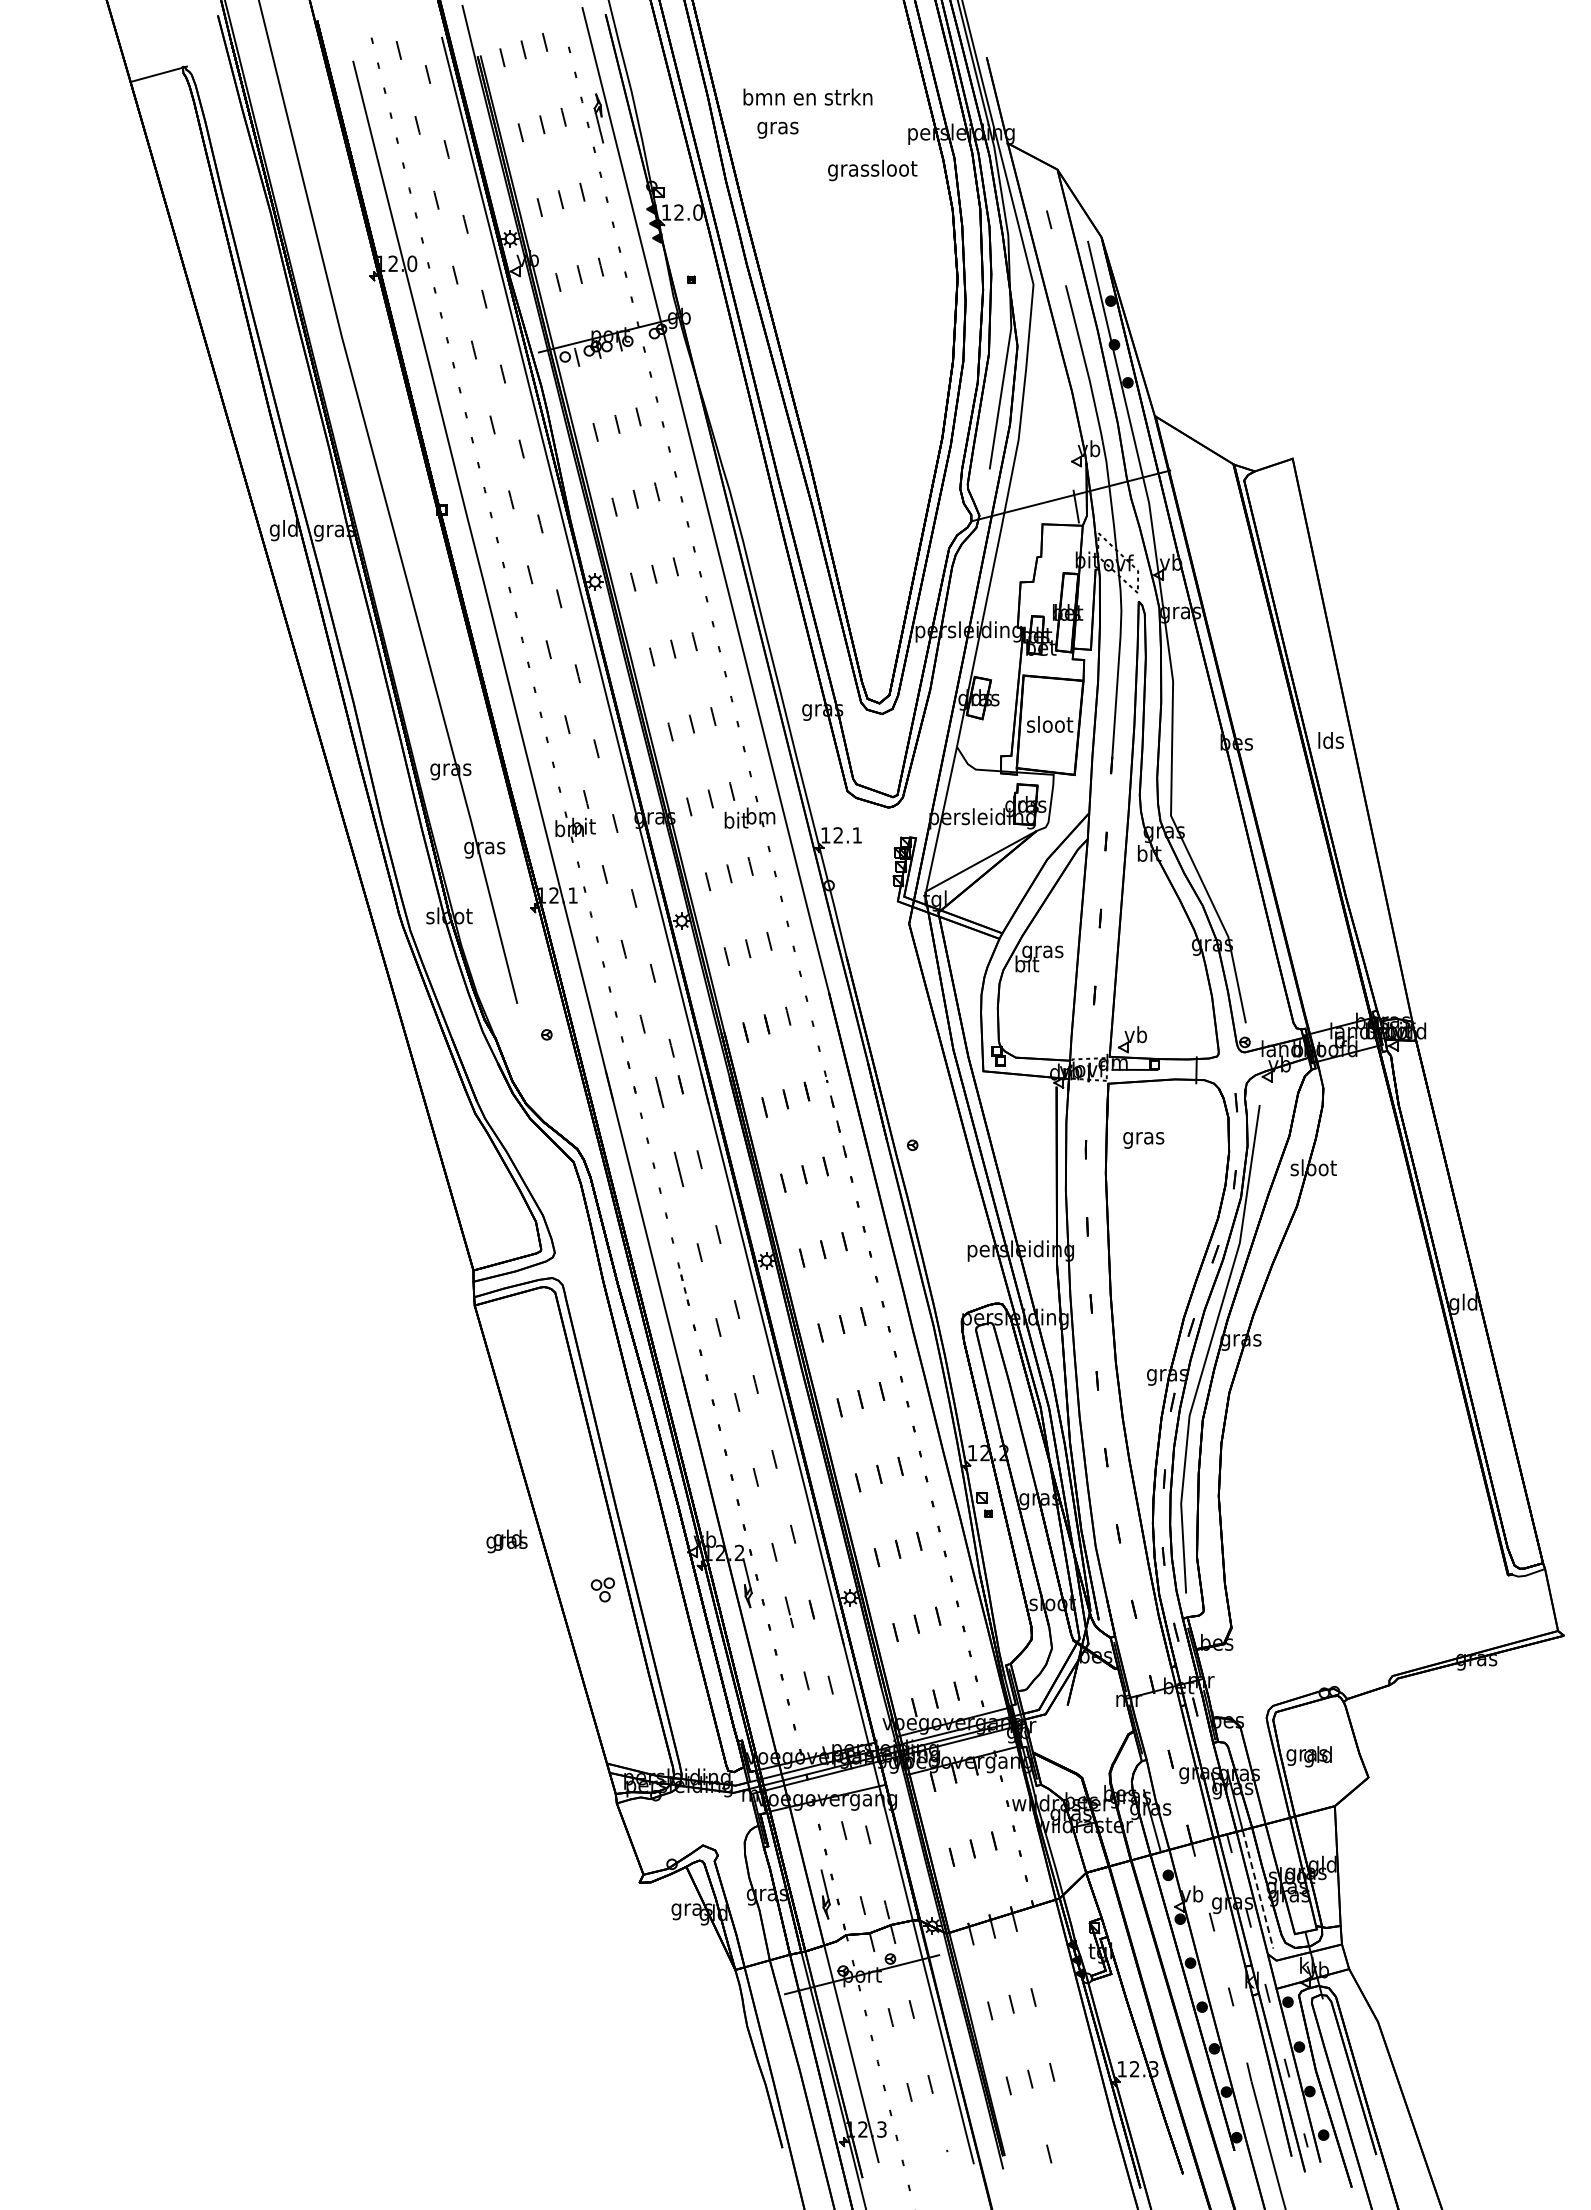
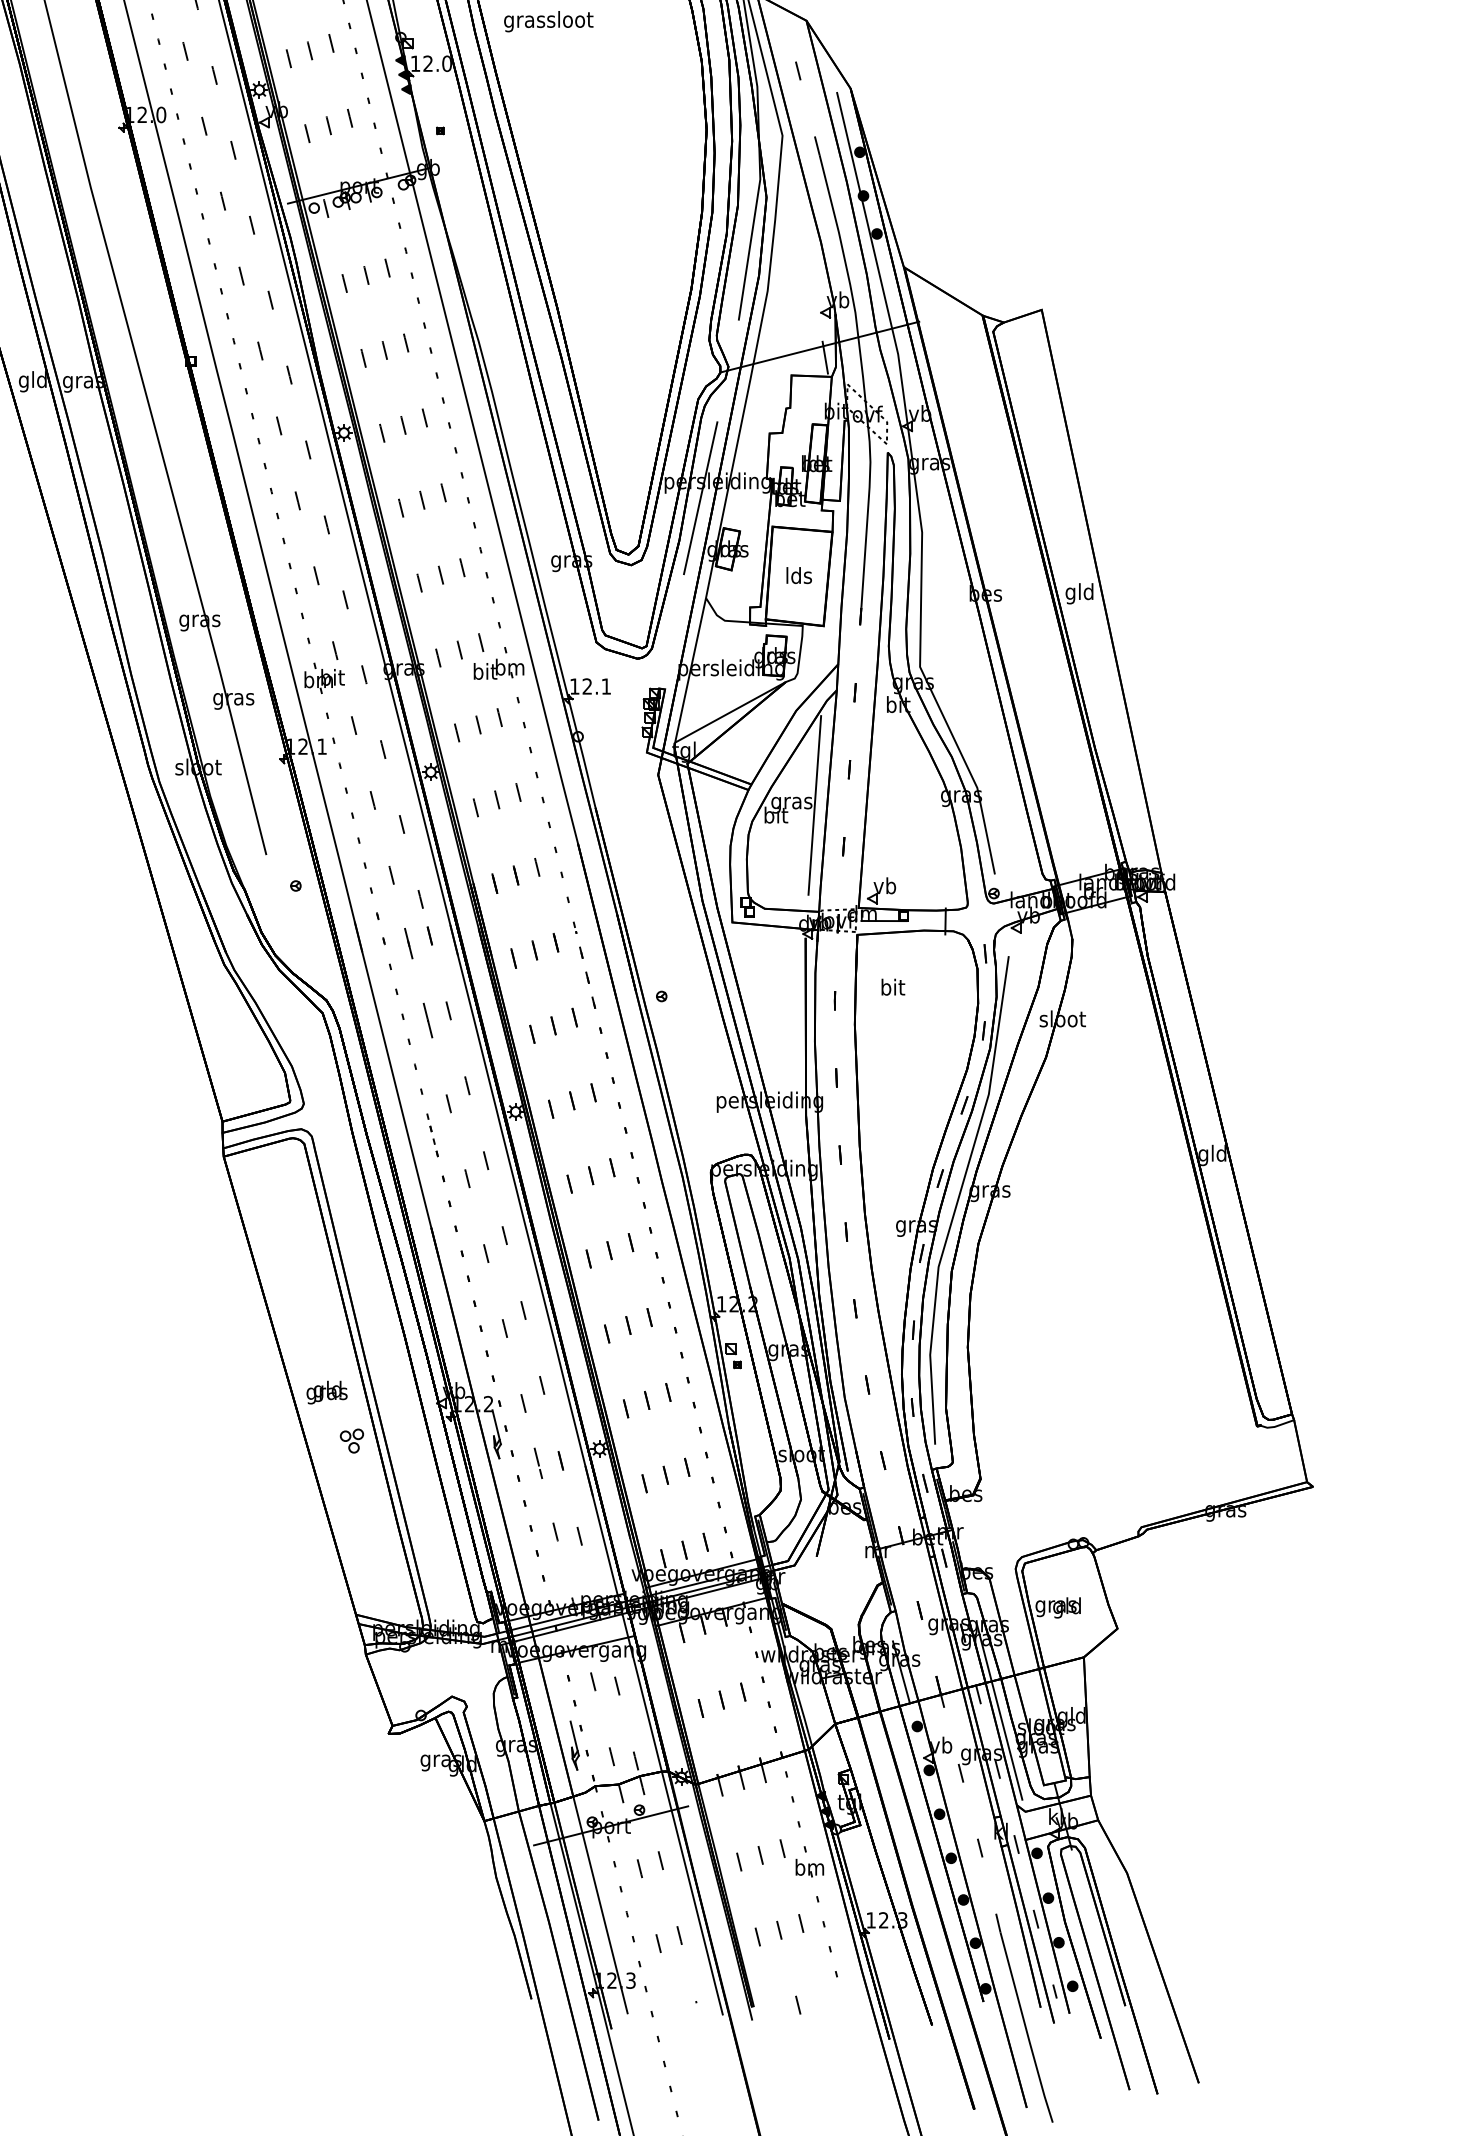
text: (872, 170) -> (548, 21), moved
line: (951, 646) -> (700, 497), added
text: (1050, 724) -> (799, 575), sloot -> lds
text: (1330, 742) -> (1079, 593), lds -> gld
line: (1065, 953) -> (814, 804), added
text: (1143, 1137) -> (892, 988), gras -> bit
text: (506, 1541) -> (326, 1392), moved
line: (1258, 1889) -> (1007, 1740), dashed -> solid
part: (1062, 2023) -> (811, 1874), added

